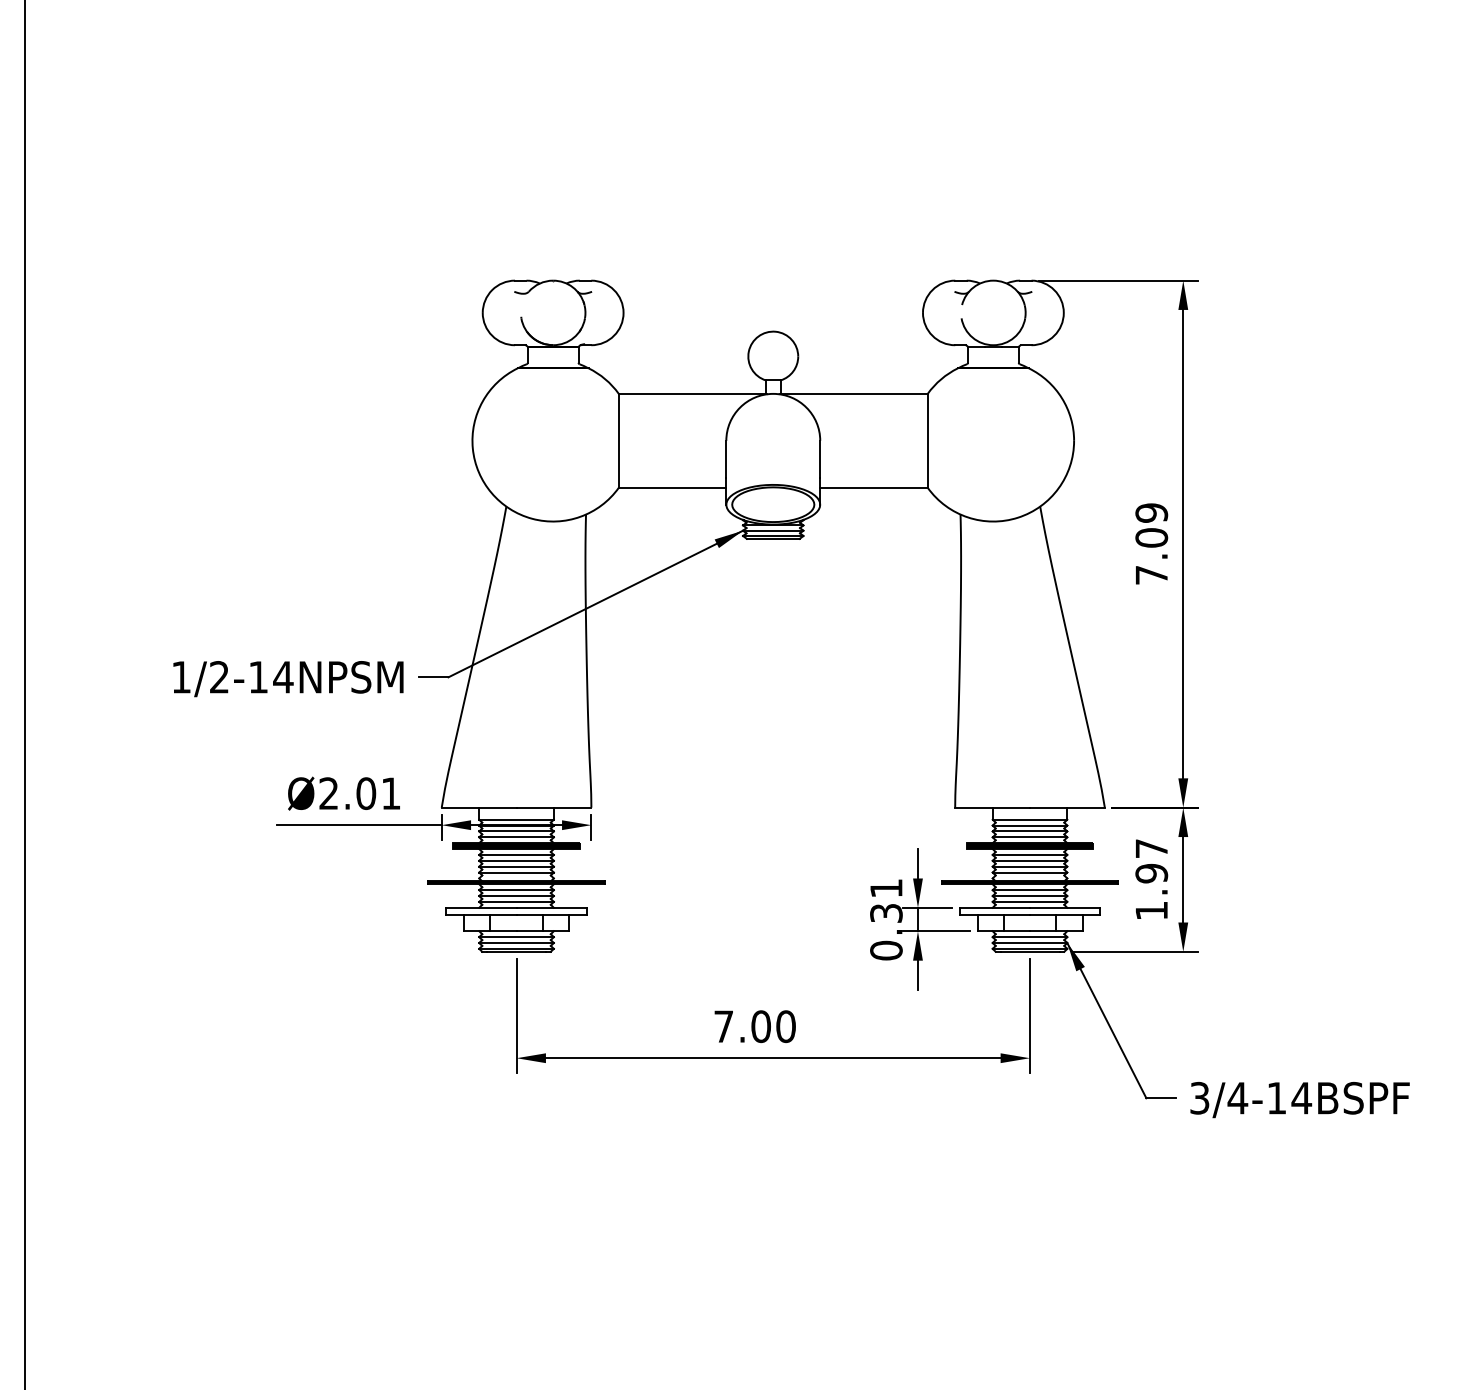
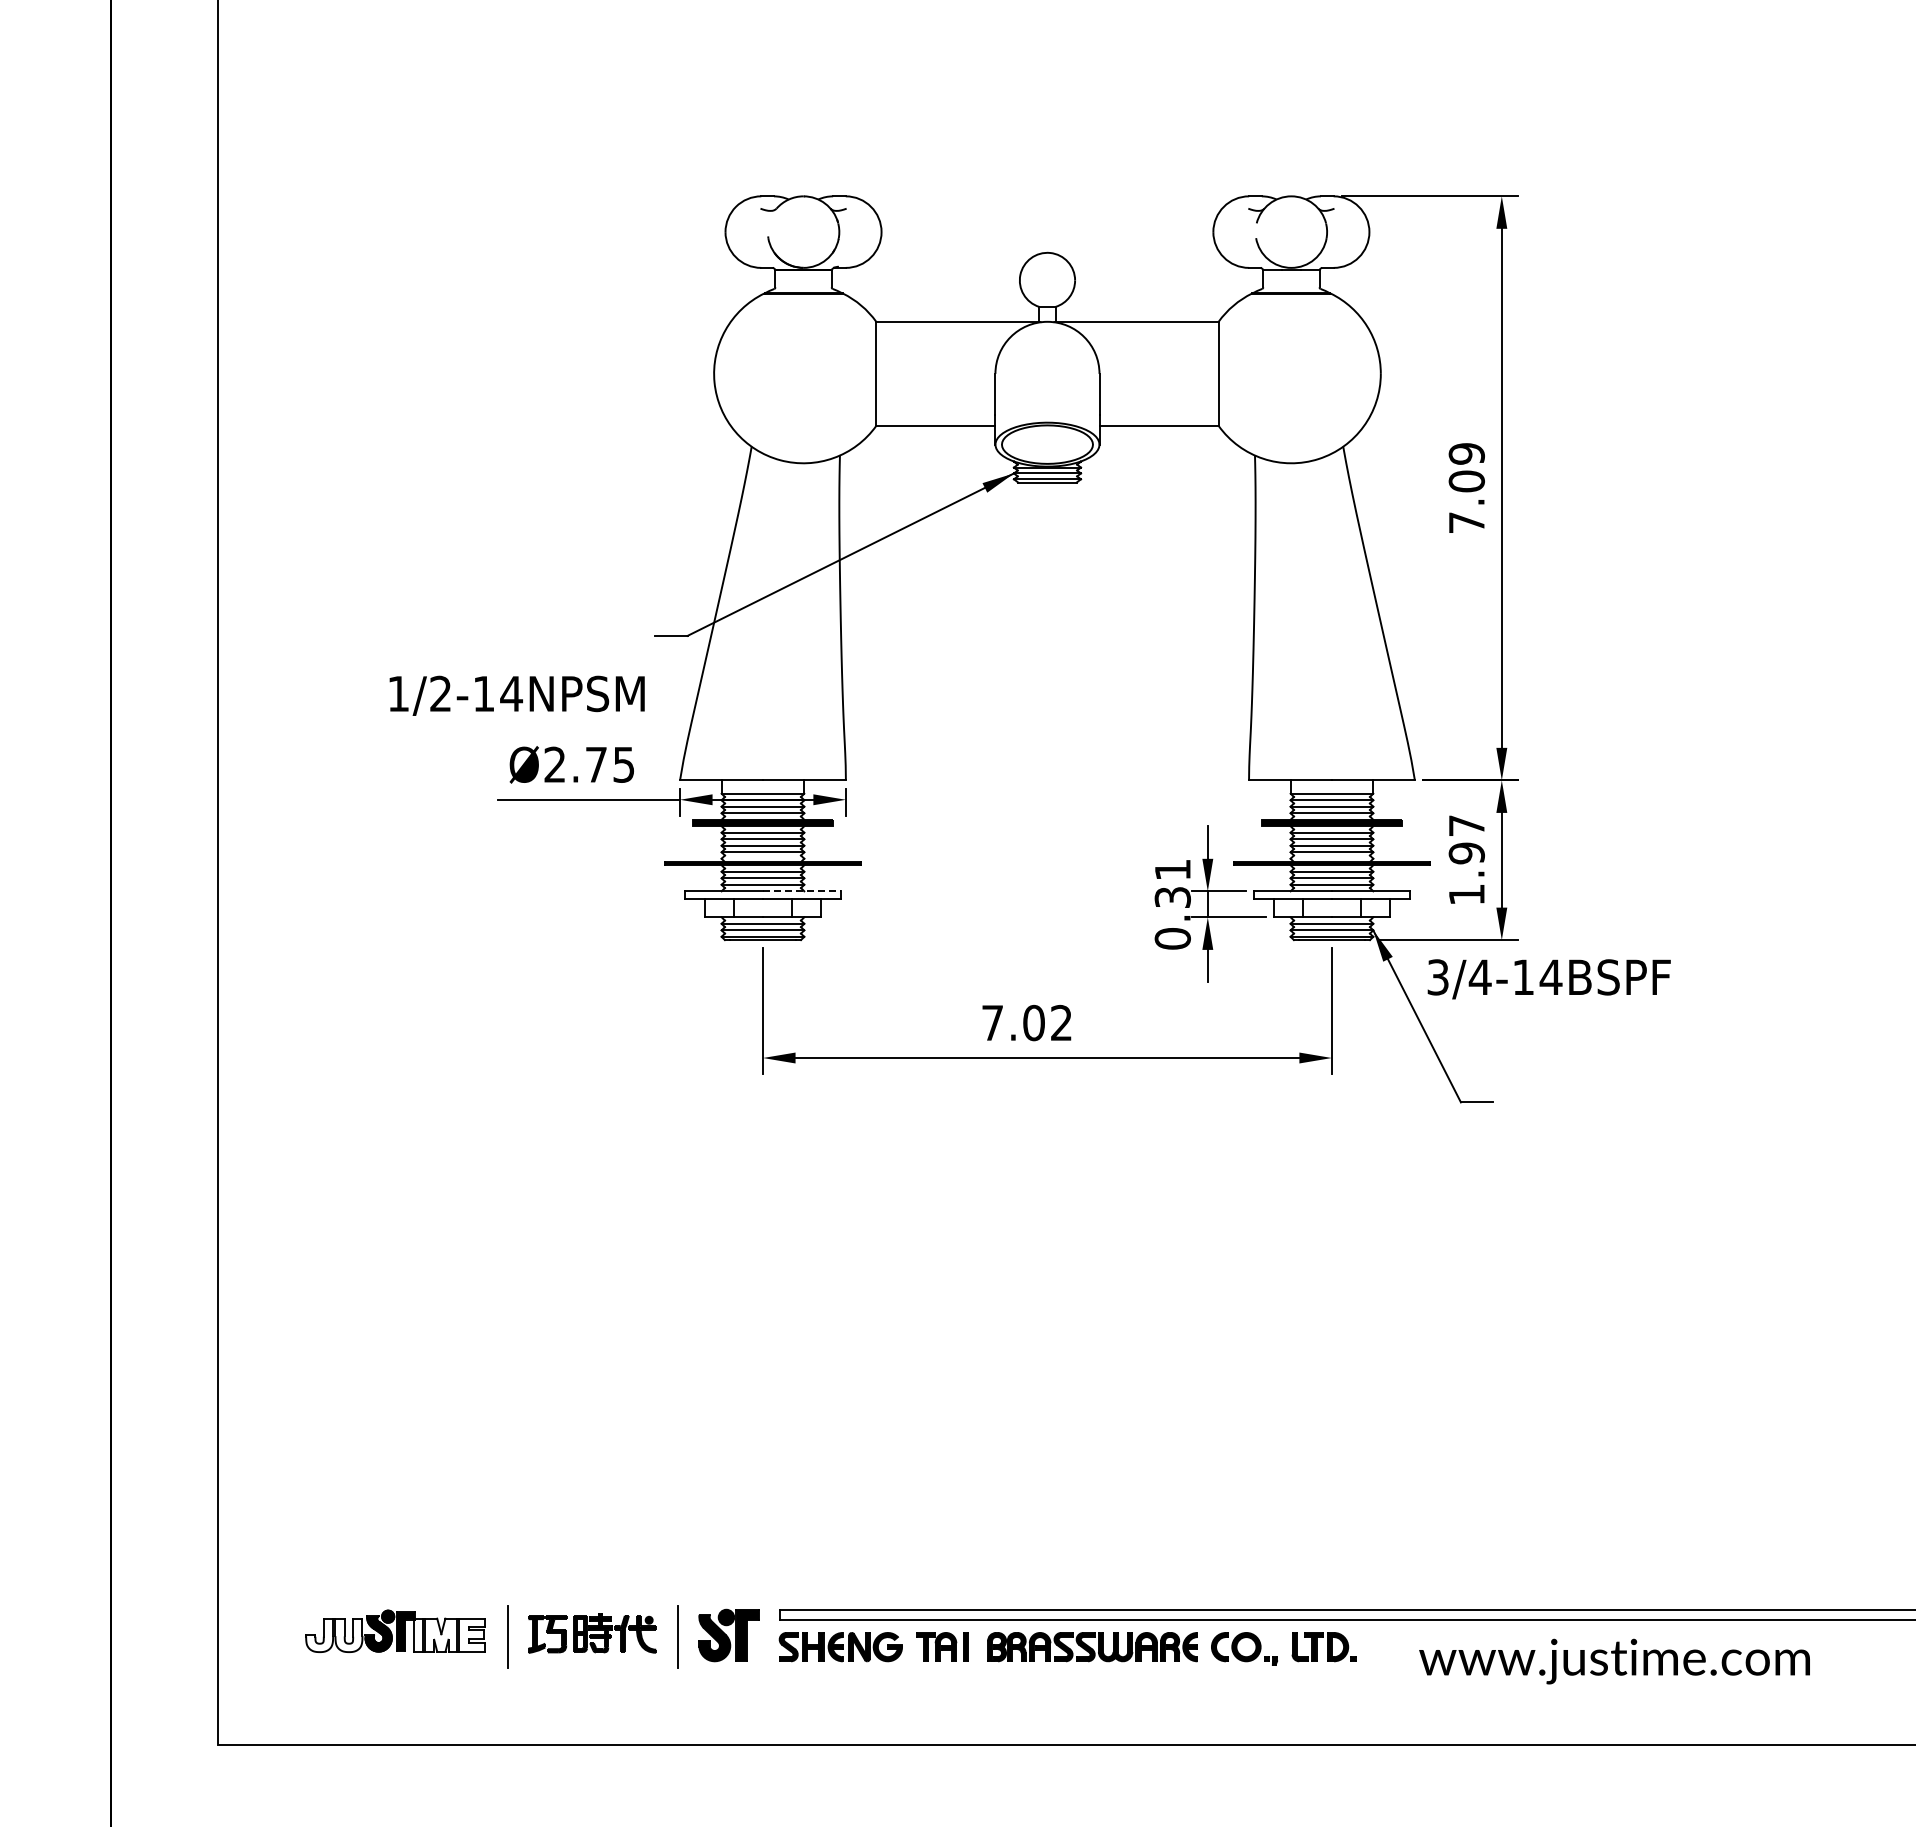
text: (287, 678) -> (516, 695), moved
text: (378, 793) -> (609, 764), Ø2.01 -> Ø2.75
line: (552, 907) -> (802, 891), solid -> dashed
text: (785, 1027) -> (1061, 1023), 7.00 -> 7.02
text: (1299, 1100) -> (1548, 979), moved

